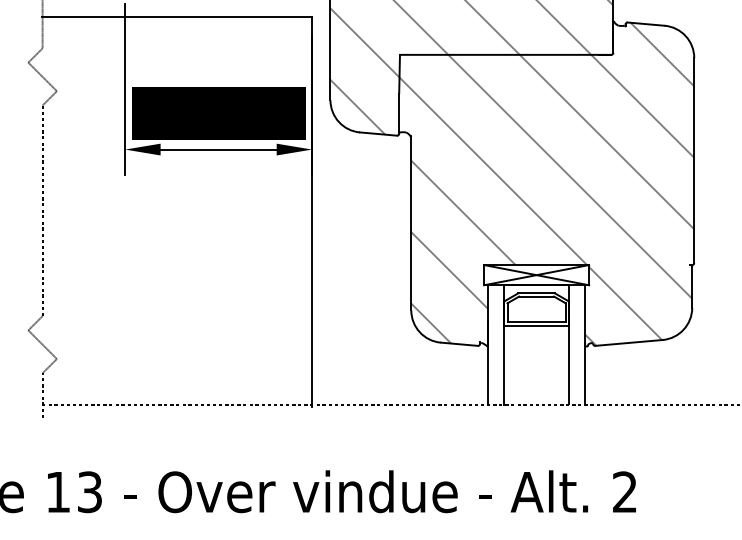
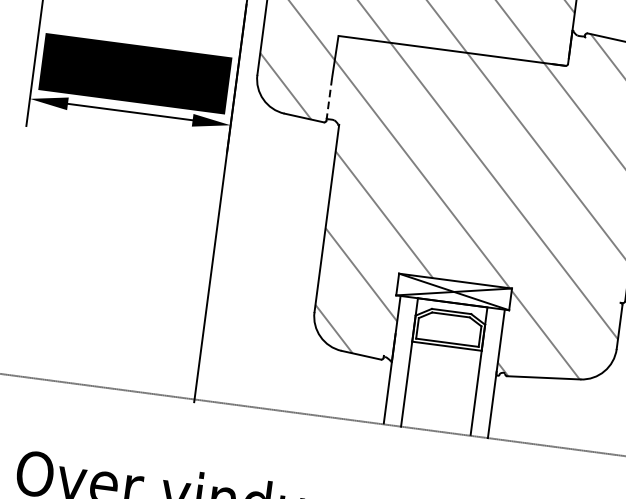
line: (399, 113) -> (329, 98), solid -> dashed

